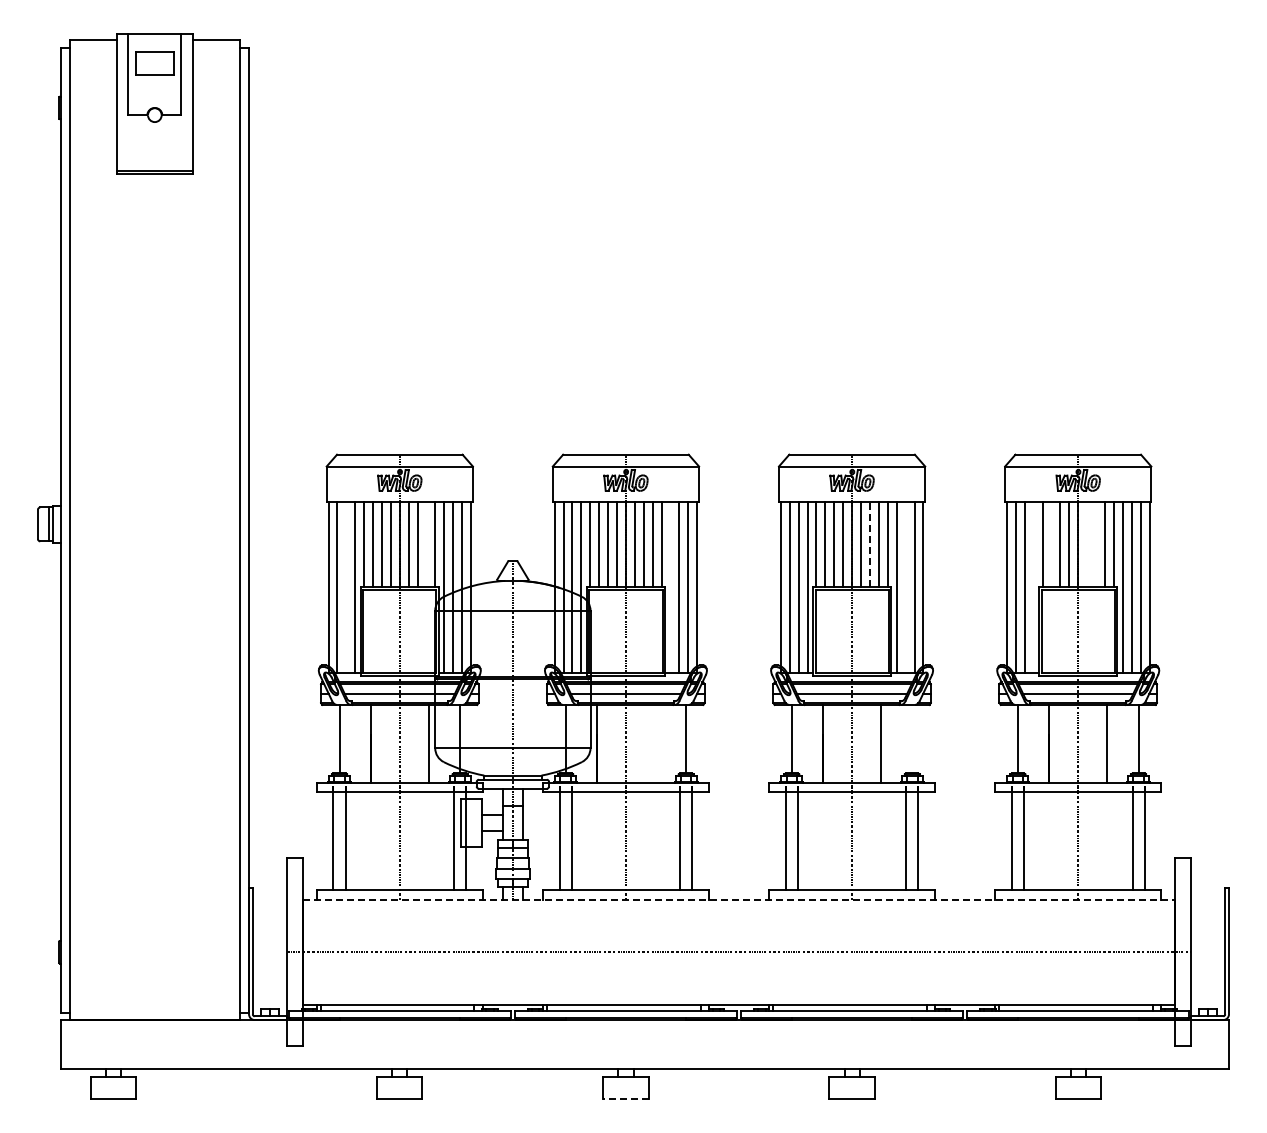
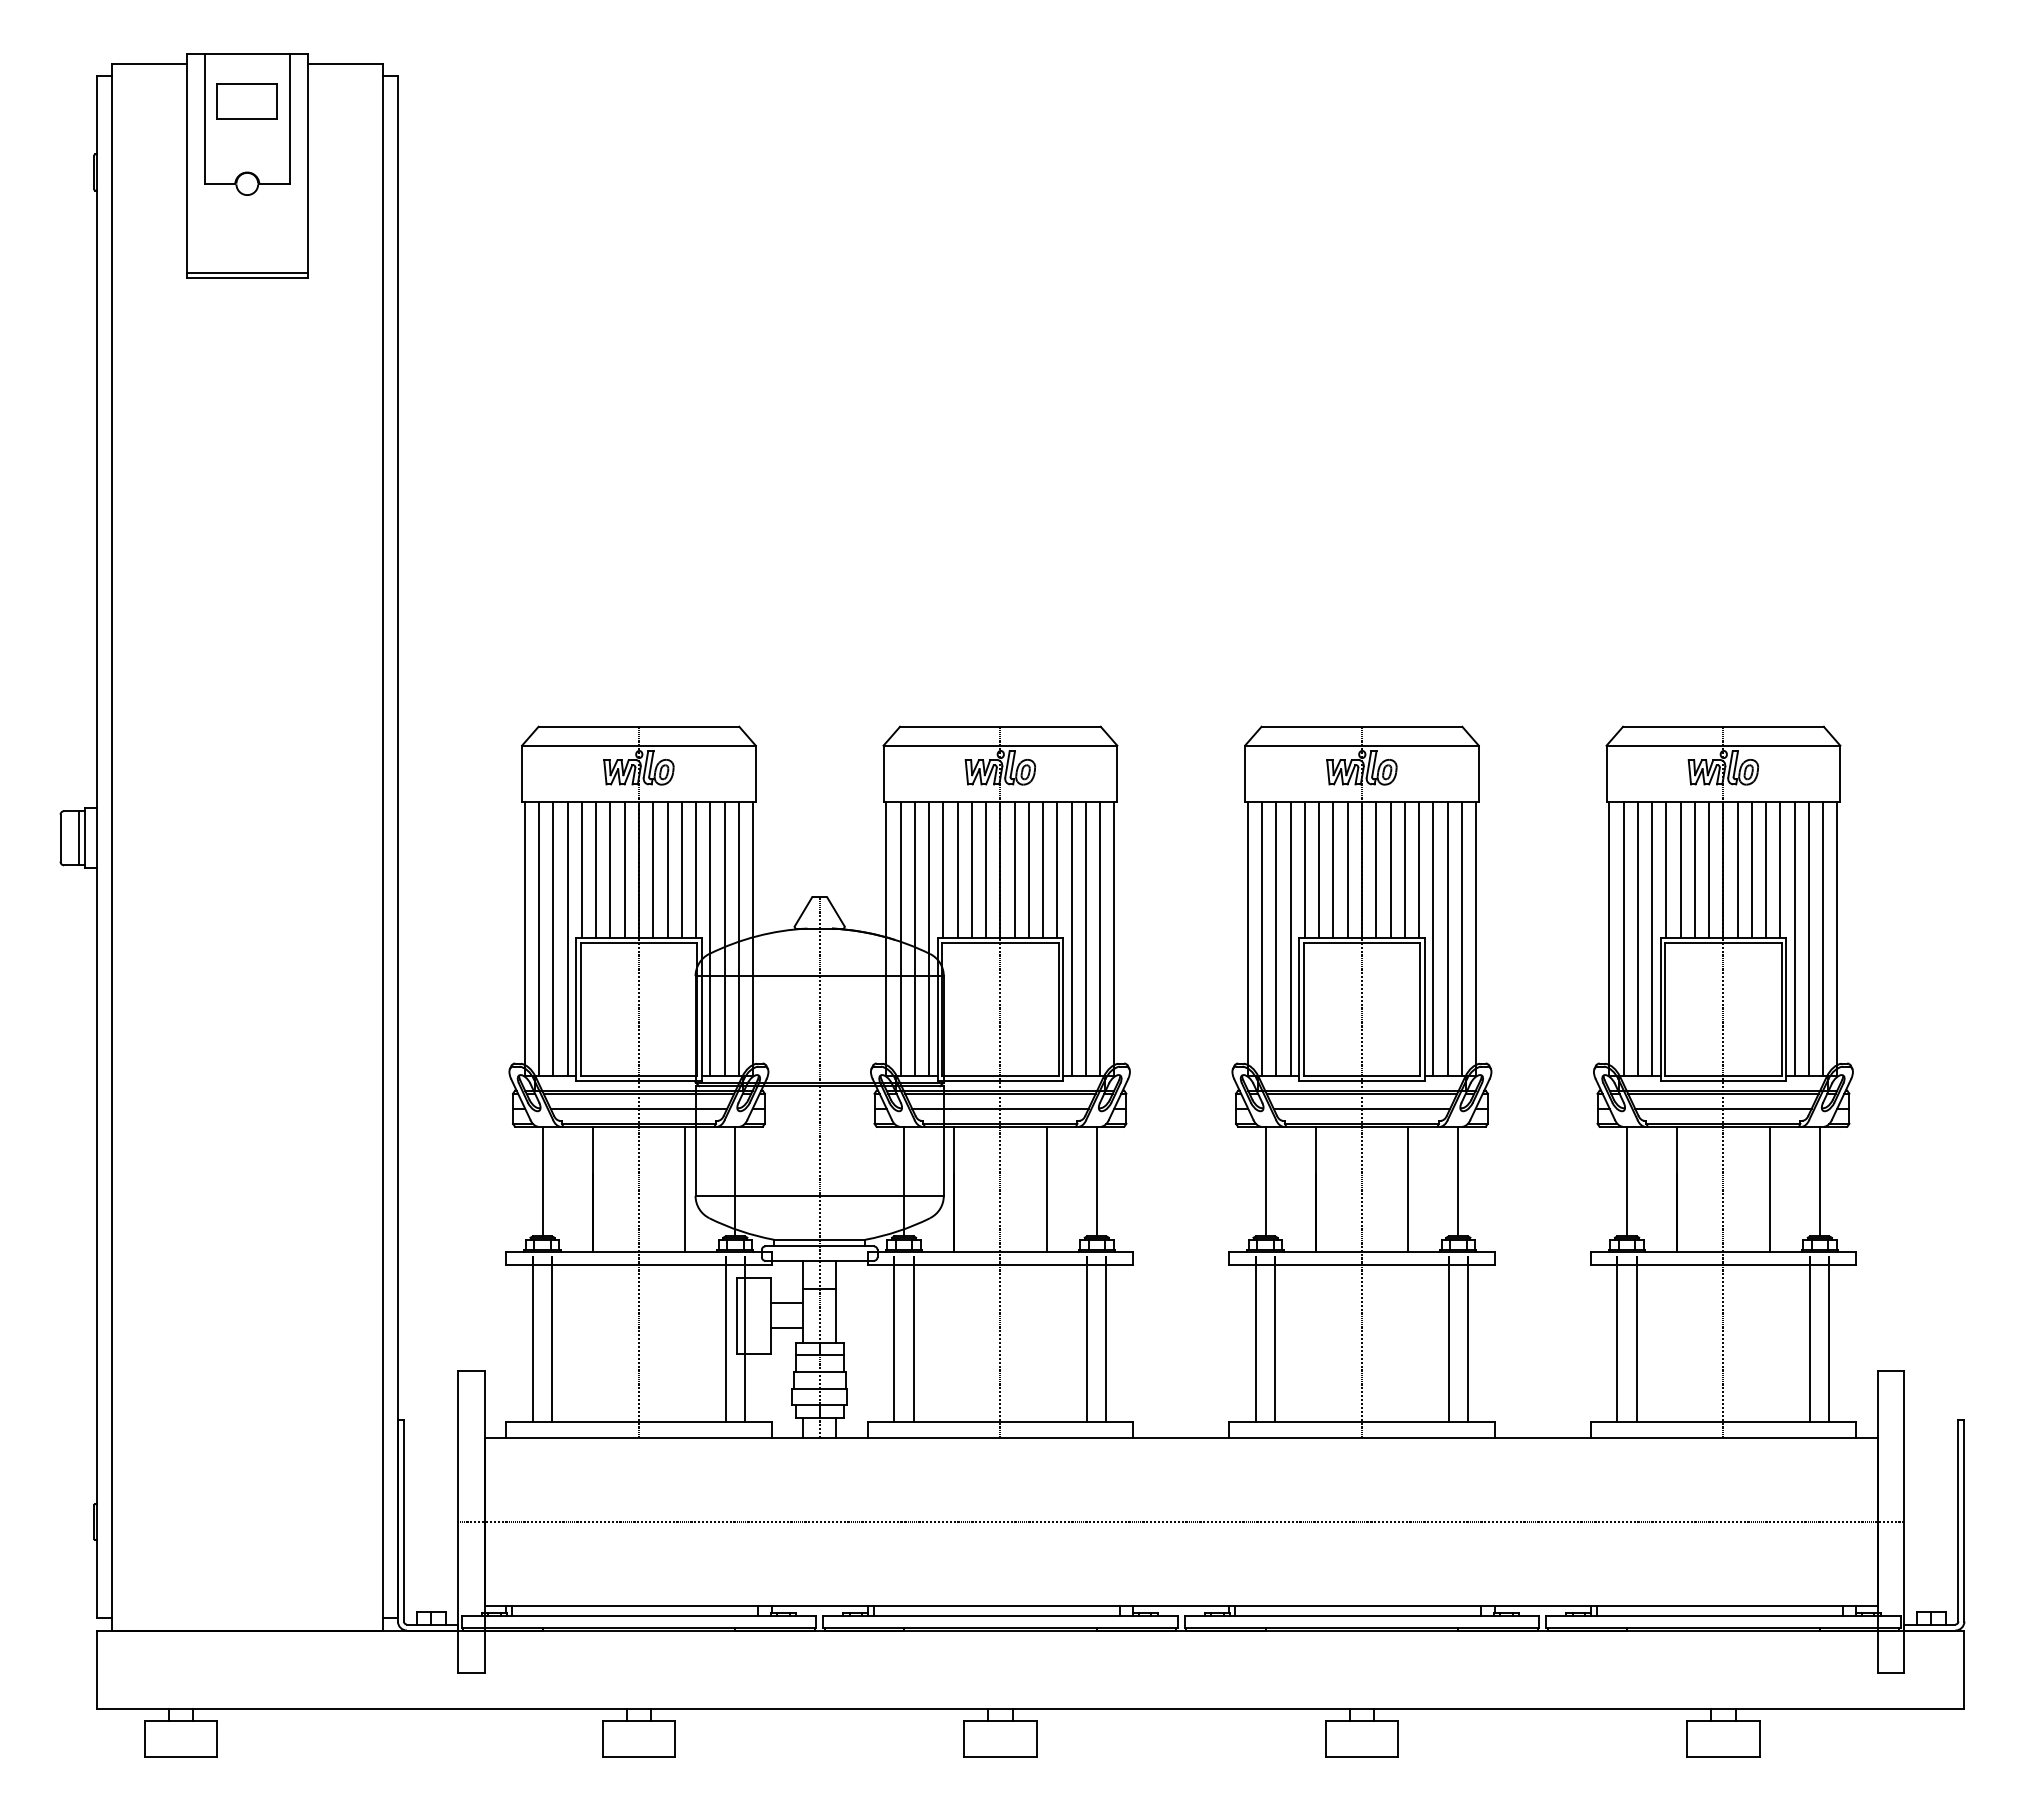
line: (869, 543) -> (1389, 868), dashed -> solid
line: (426, 544) -> (681, 870), added
line: (1051, 544) -> (1680, 870), added
line: (1087, 544) -> (1738, 870), added
line: (1096, 544) -> (1752, 870), added
line: (346, 587) -> (553, 939), added
line: (670, 587) -> (1071, 939), added
line: (905, 587) -> (1447, 939), added
line: (1033, 587) -> (1651, 939), added
line: (912, 738) -> (1458, 1180), added
line: (654, 743) -> (1046, 1188), added
line: (739, 899) -> (1181, 1437), dashed -> solid
line: (625, 1099) -> (999, 1757), dashed -> solid

